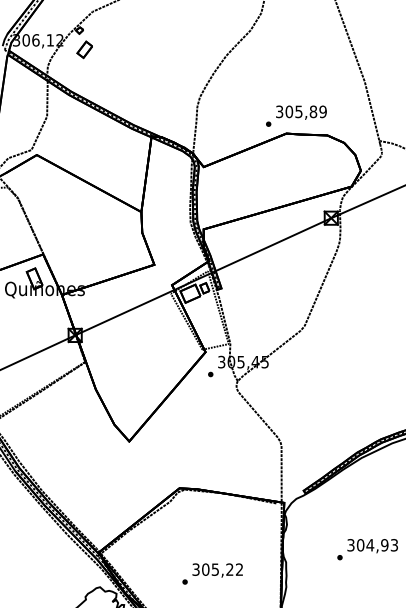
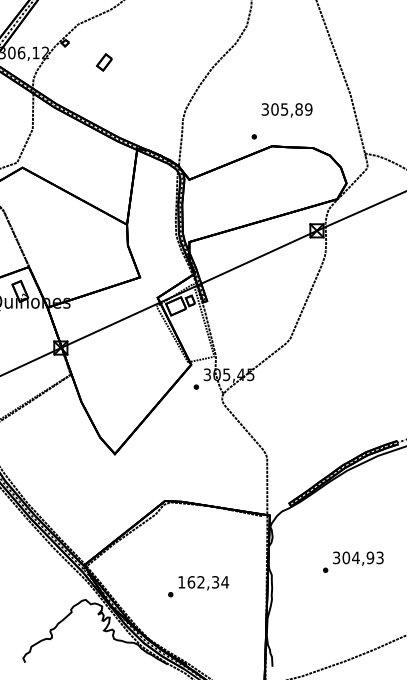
part: (84, 49) -> (104, 62), moved
text: (300, 112) -> (286, 110), moved
text: (217, 569) -> (203, 582), 305,22 -> 162,34

